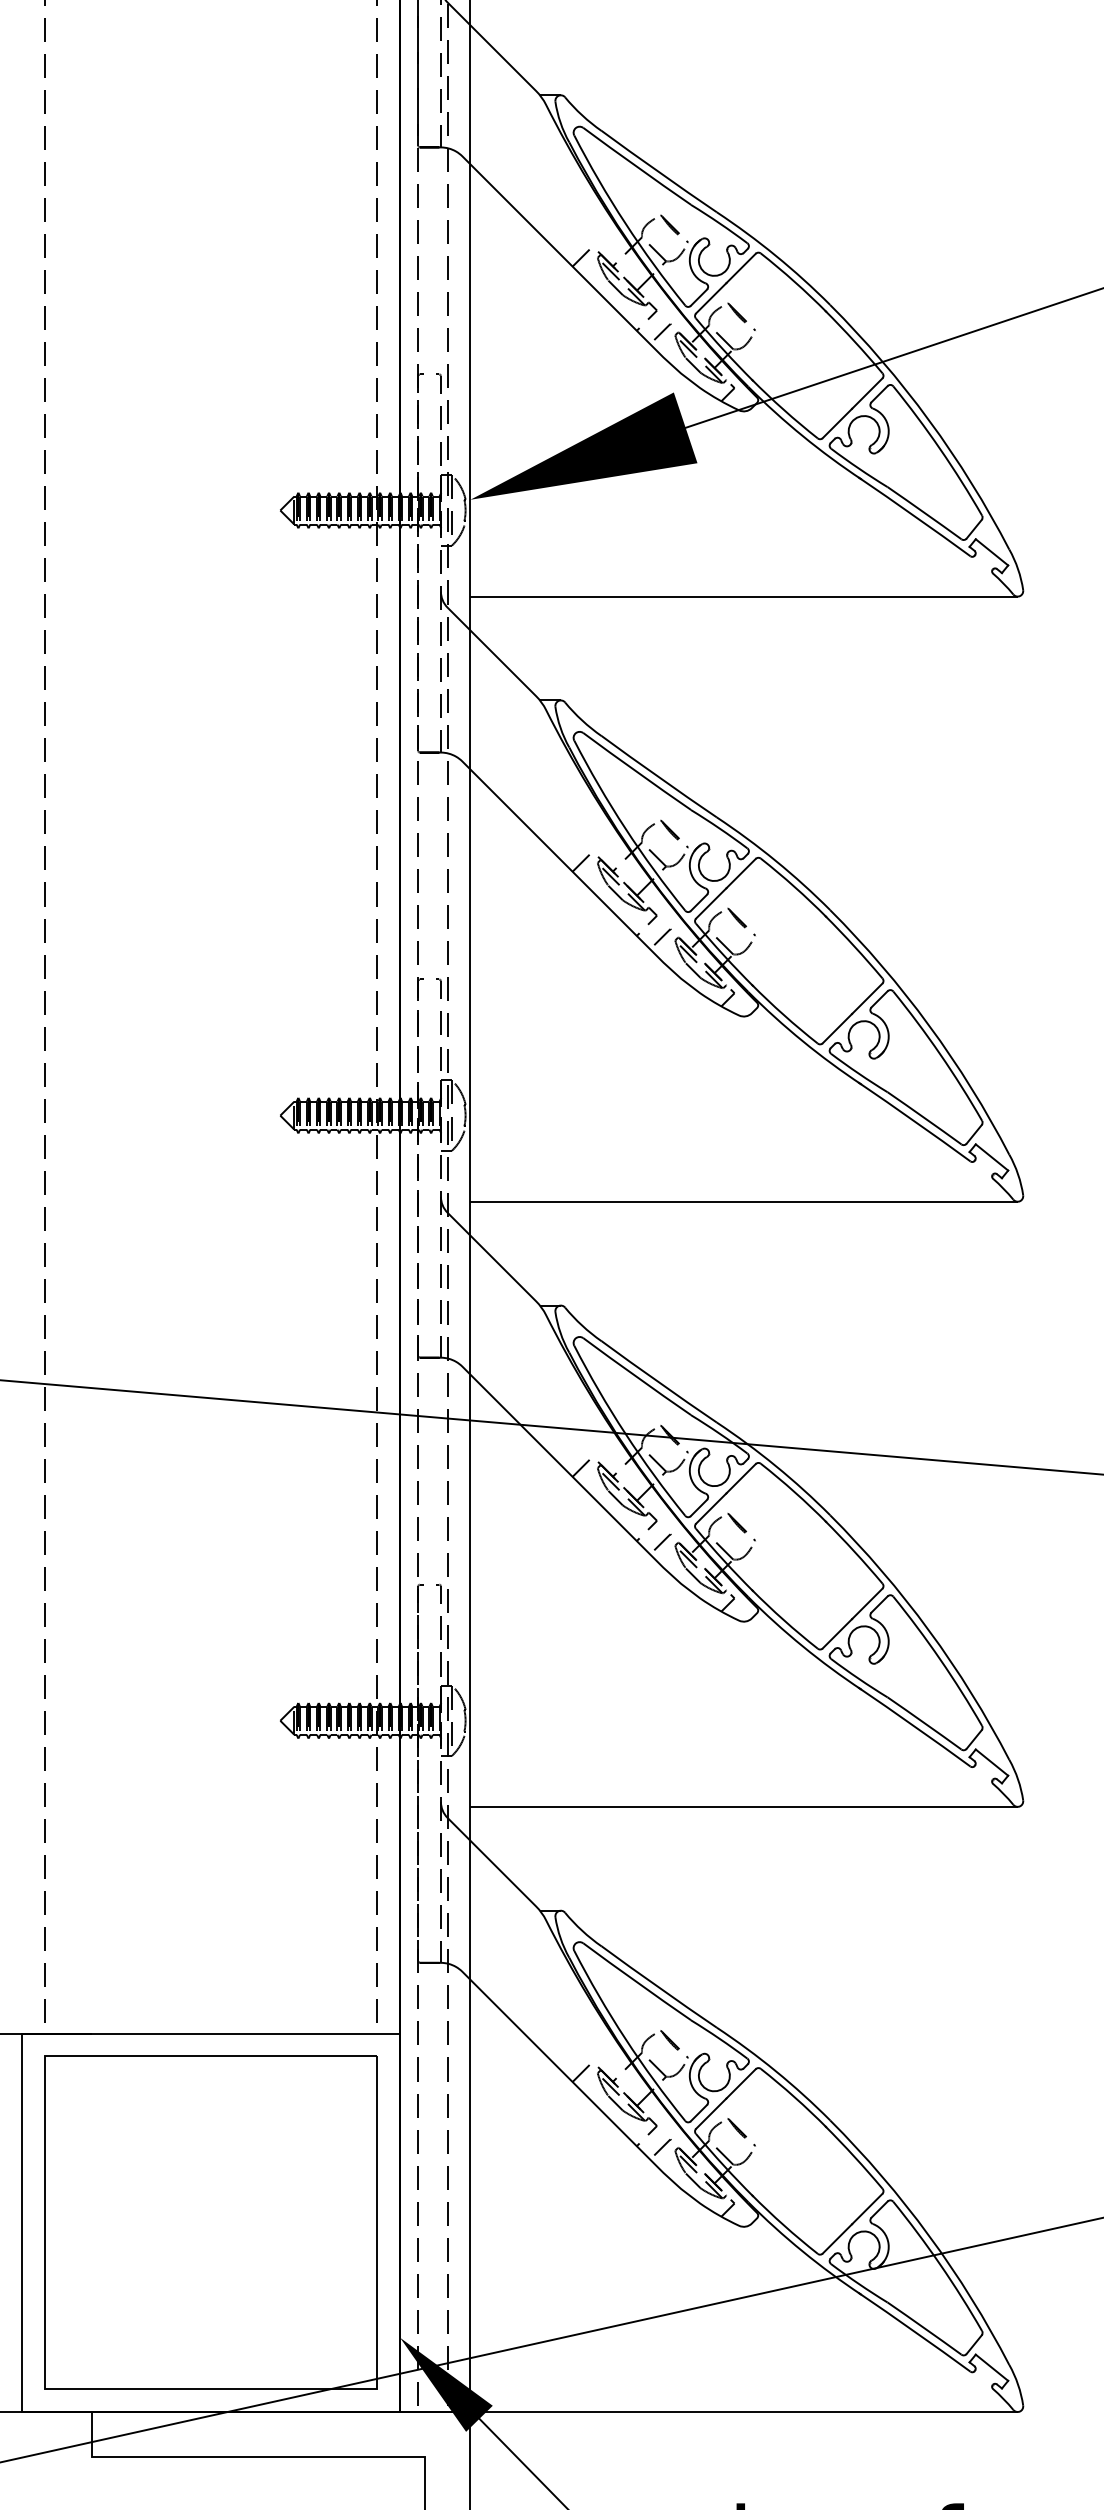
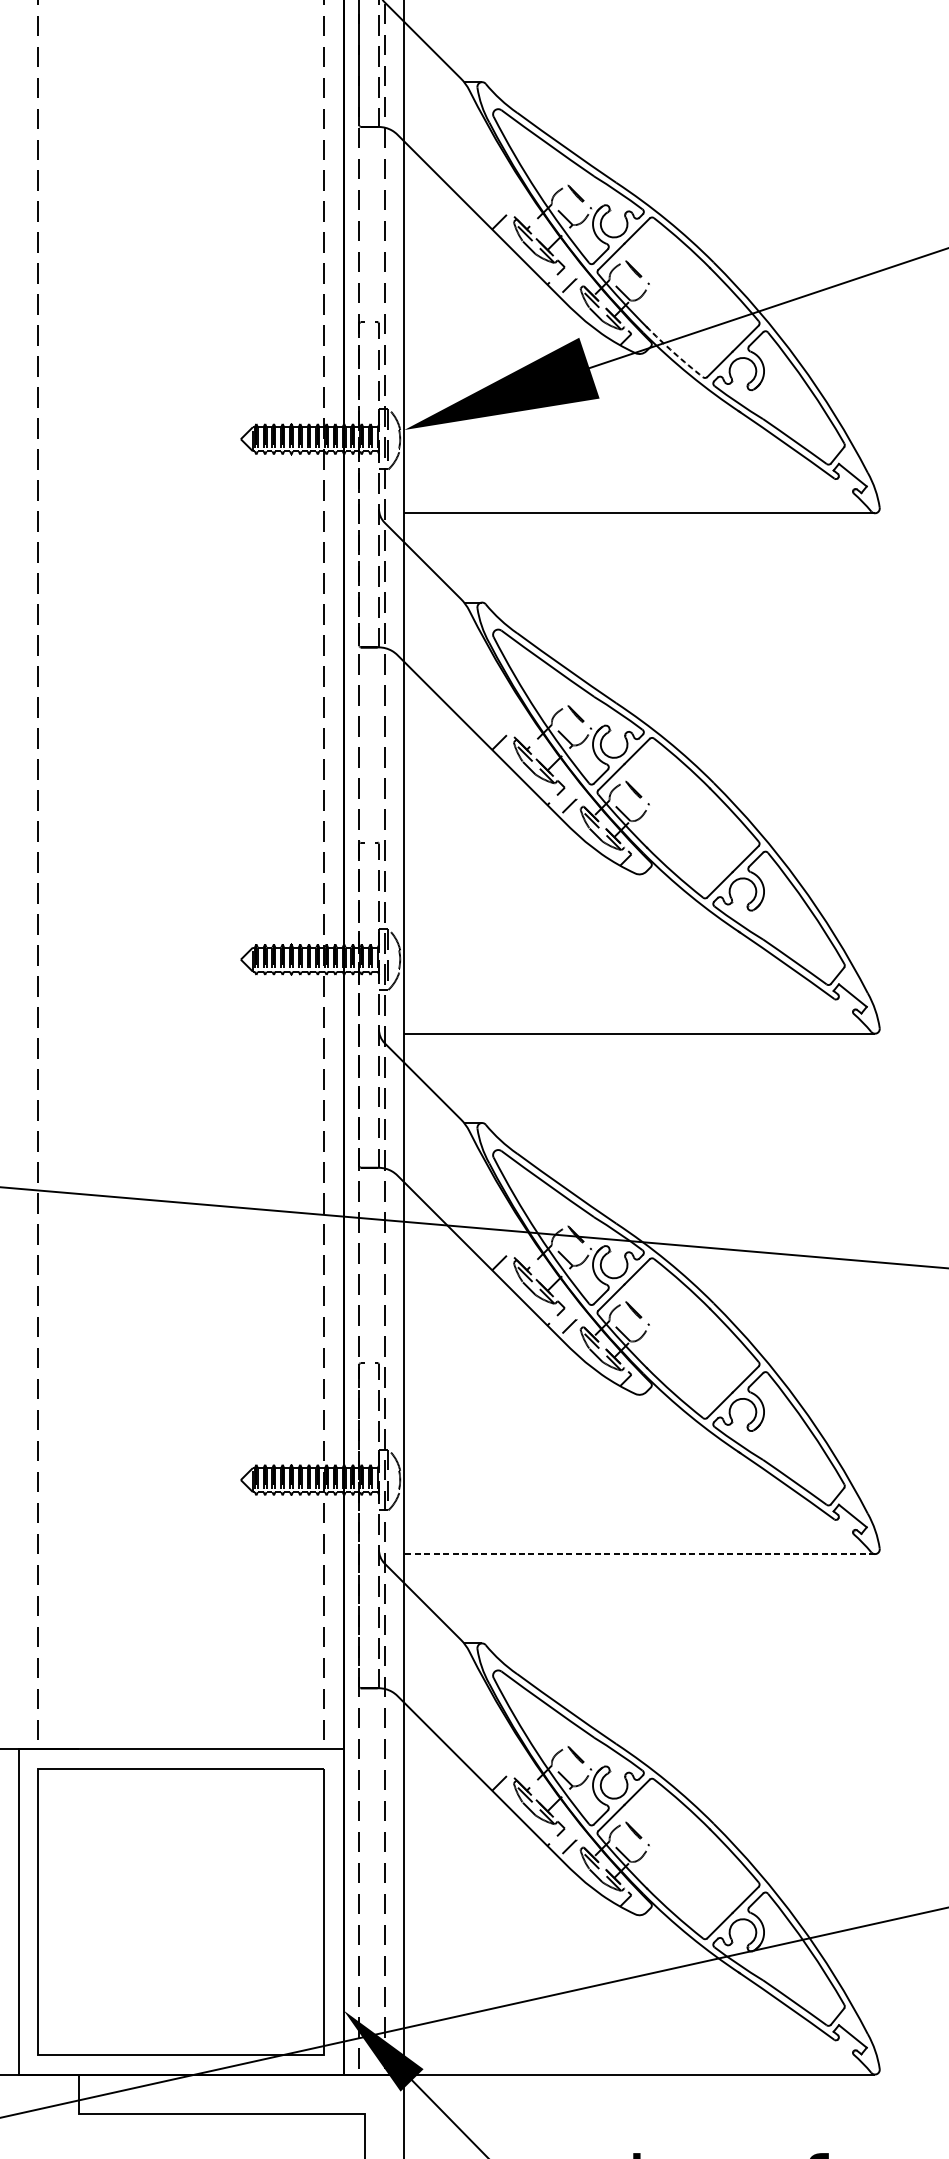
arc: (783, 409) -> (673, 352), solid -> dashed
line: (744, 1806) -> (640, 1553), solid -> dashed

